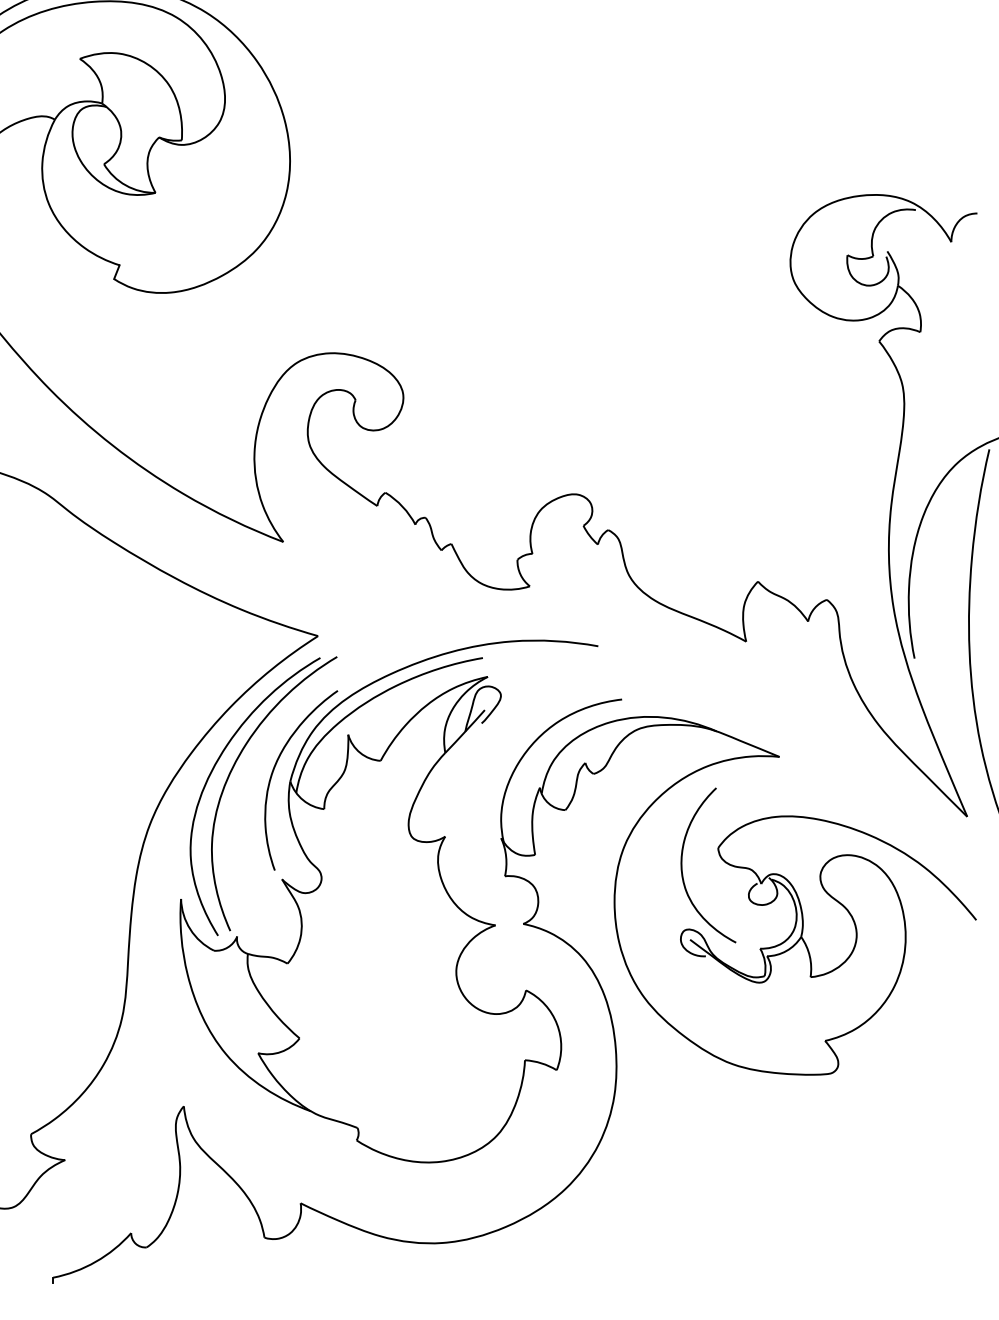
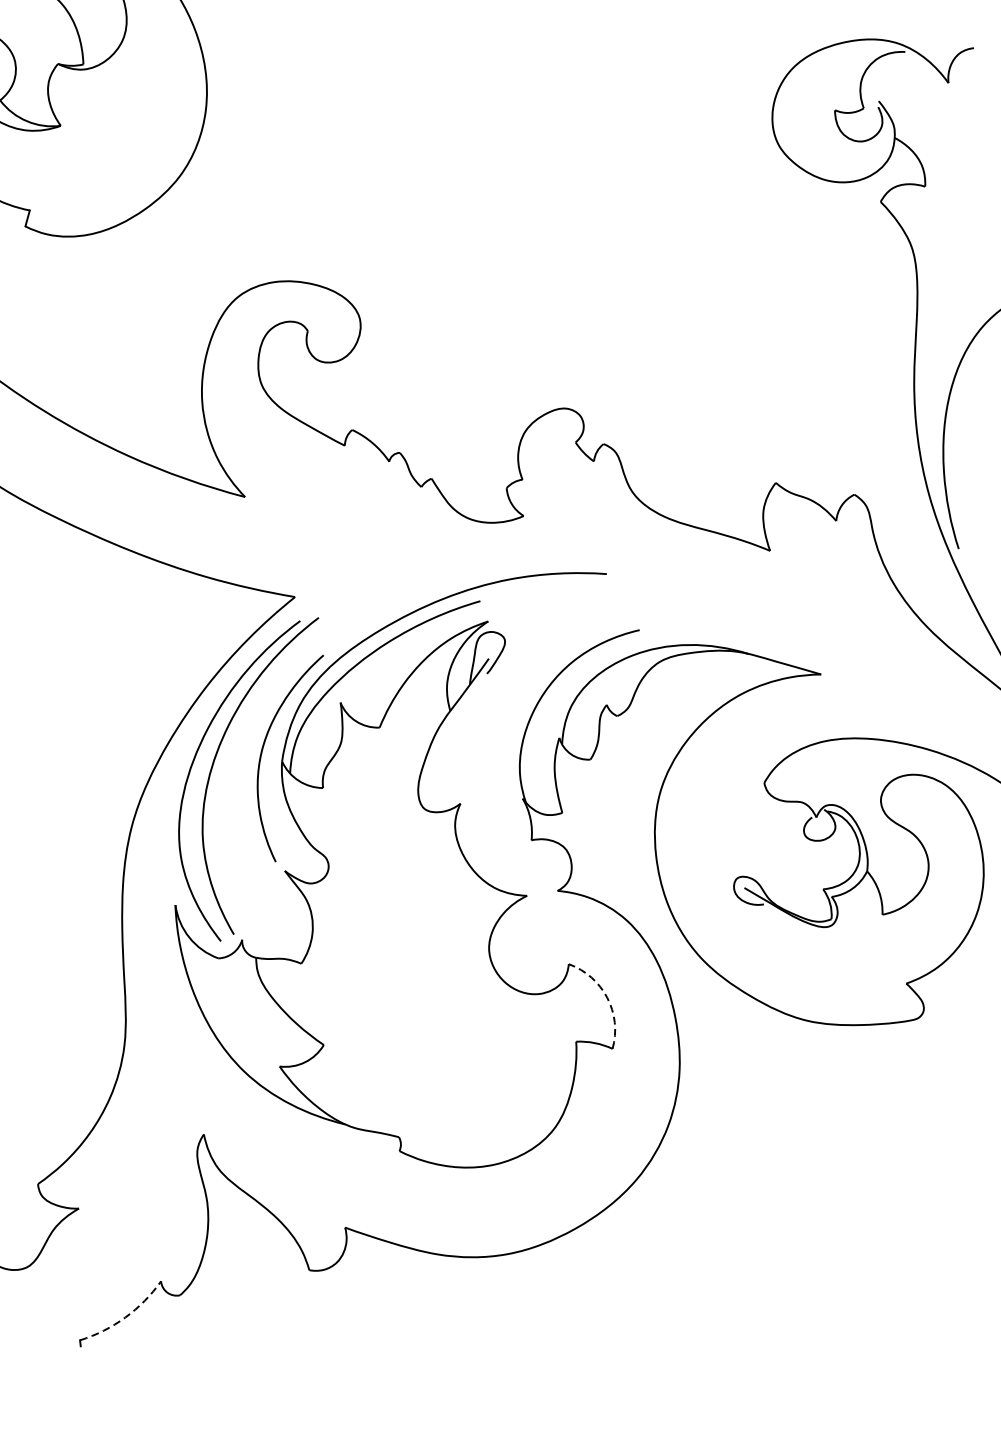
curve: (682, 865) -> (726, 806), removed
arc: (557, 1024) -> (607, 998), solid -> dashed
arc: (95, 1261) -> (124, 1317), solid -> dashed

